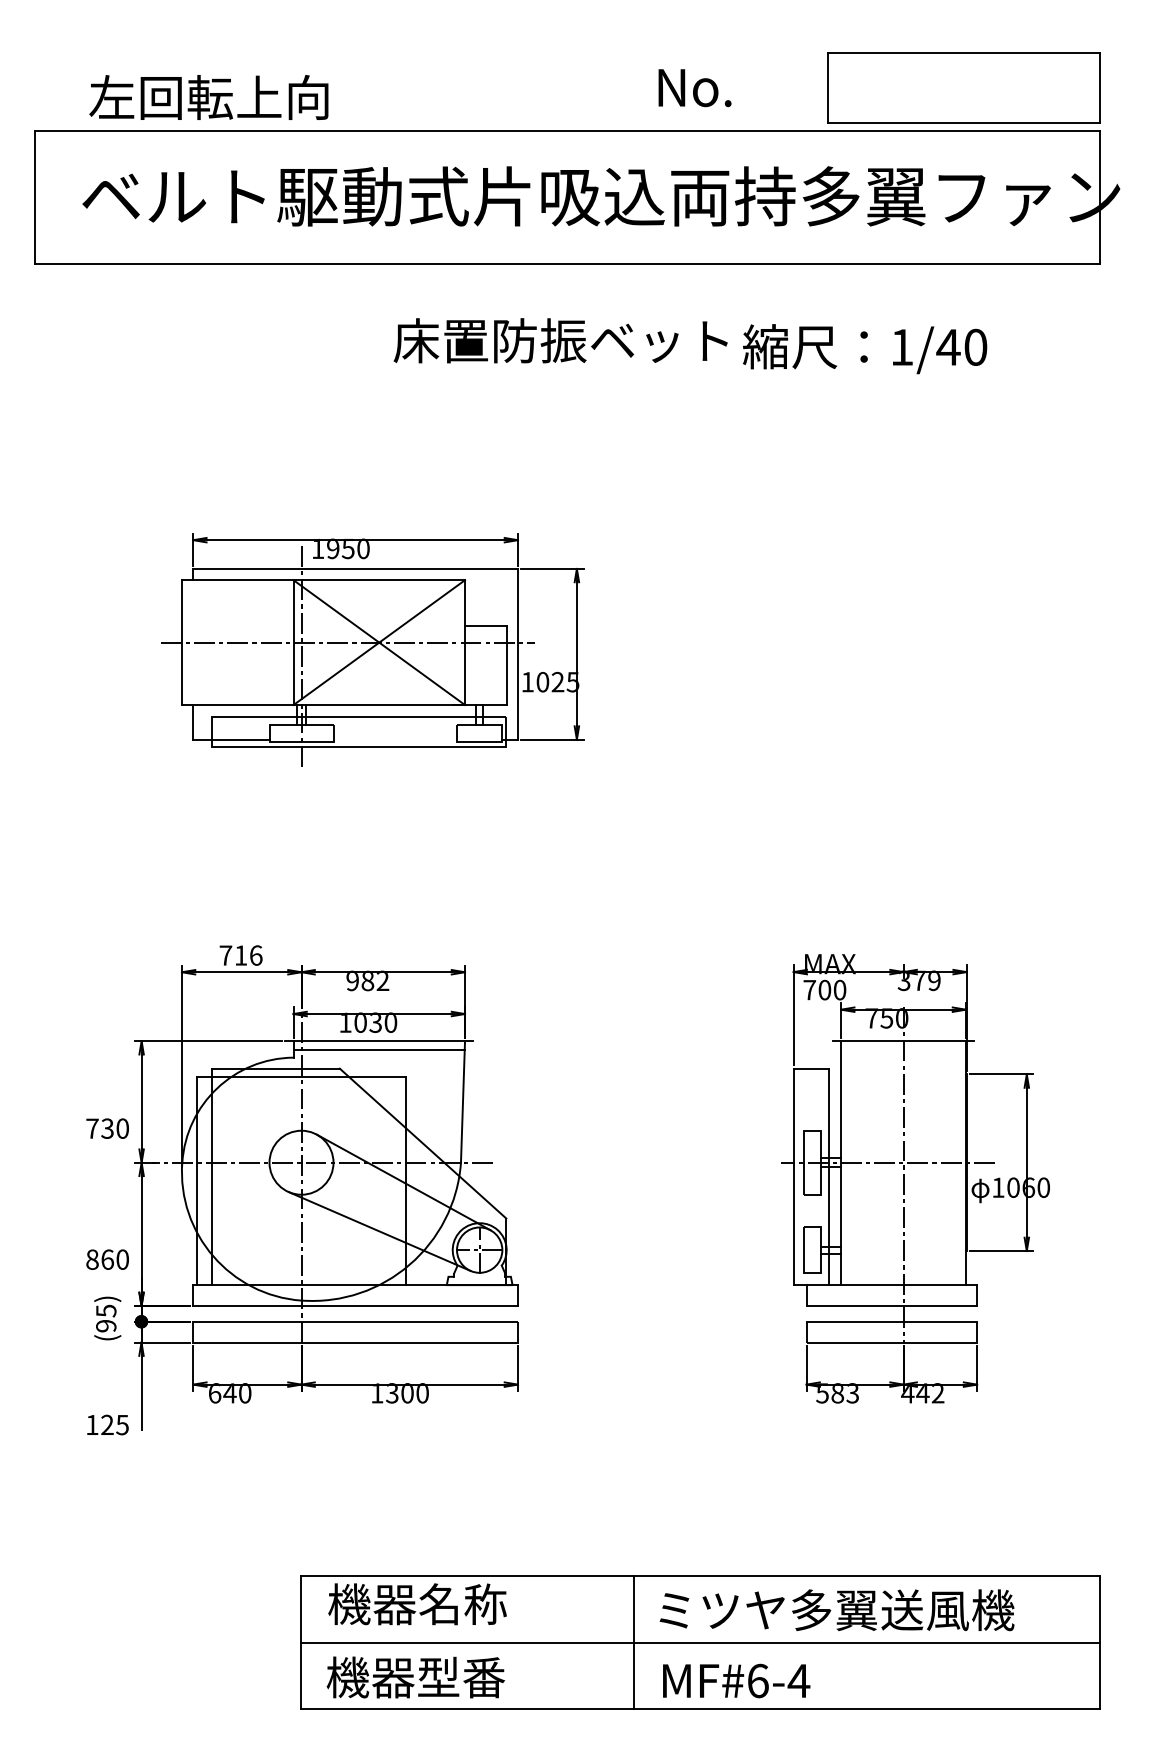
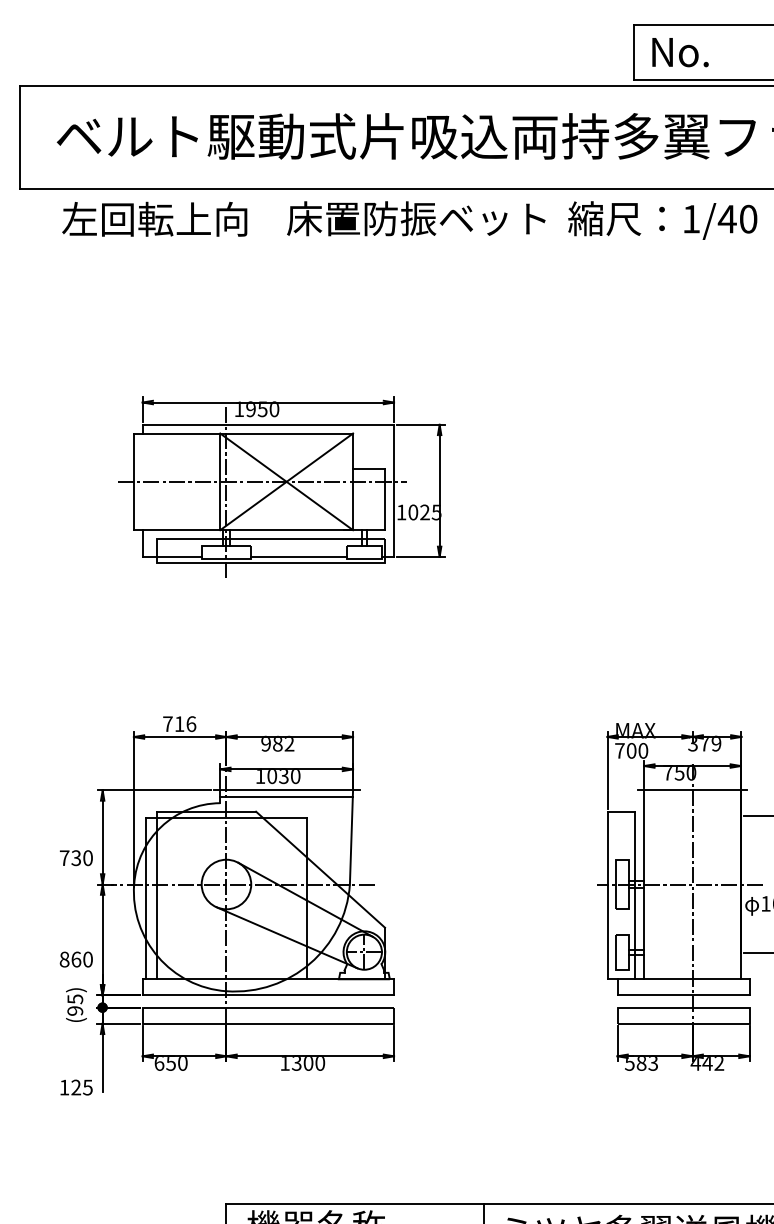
text: (694, 88) -> (680, 52), moved
text: (208, 97) -> (154, 219), moved
text: (560, 340) -> (416, 218), moved
text: (865, 349) -> (663, 220), moved
line: (395, 739) -> (299, 556), added
text: (229, 1393) -> (170, 1063), 640 -> 650

